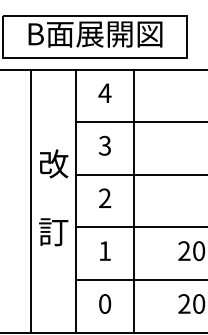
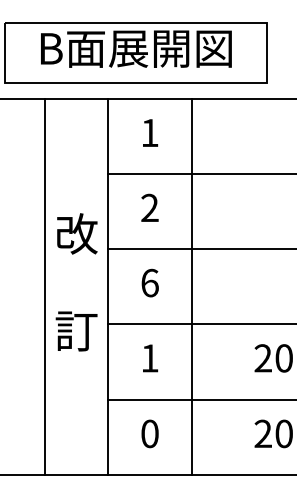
text: (104, 92) -> (149, 132), 4 -> 1
text: (104, 146) -> (149, 208), 3 -> 2
text: (104, 197) -> (149, 282), 2 -> 6

